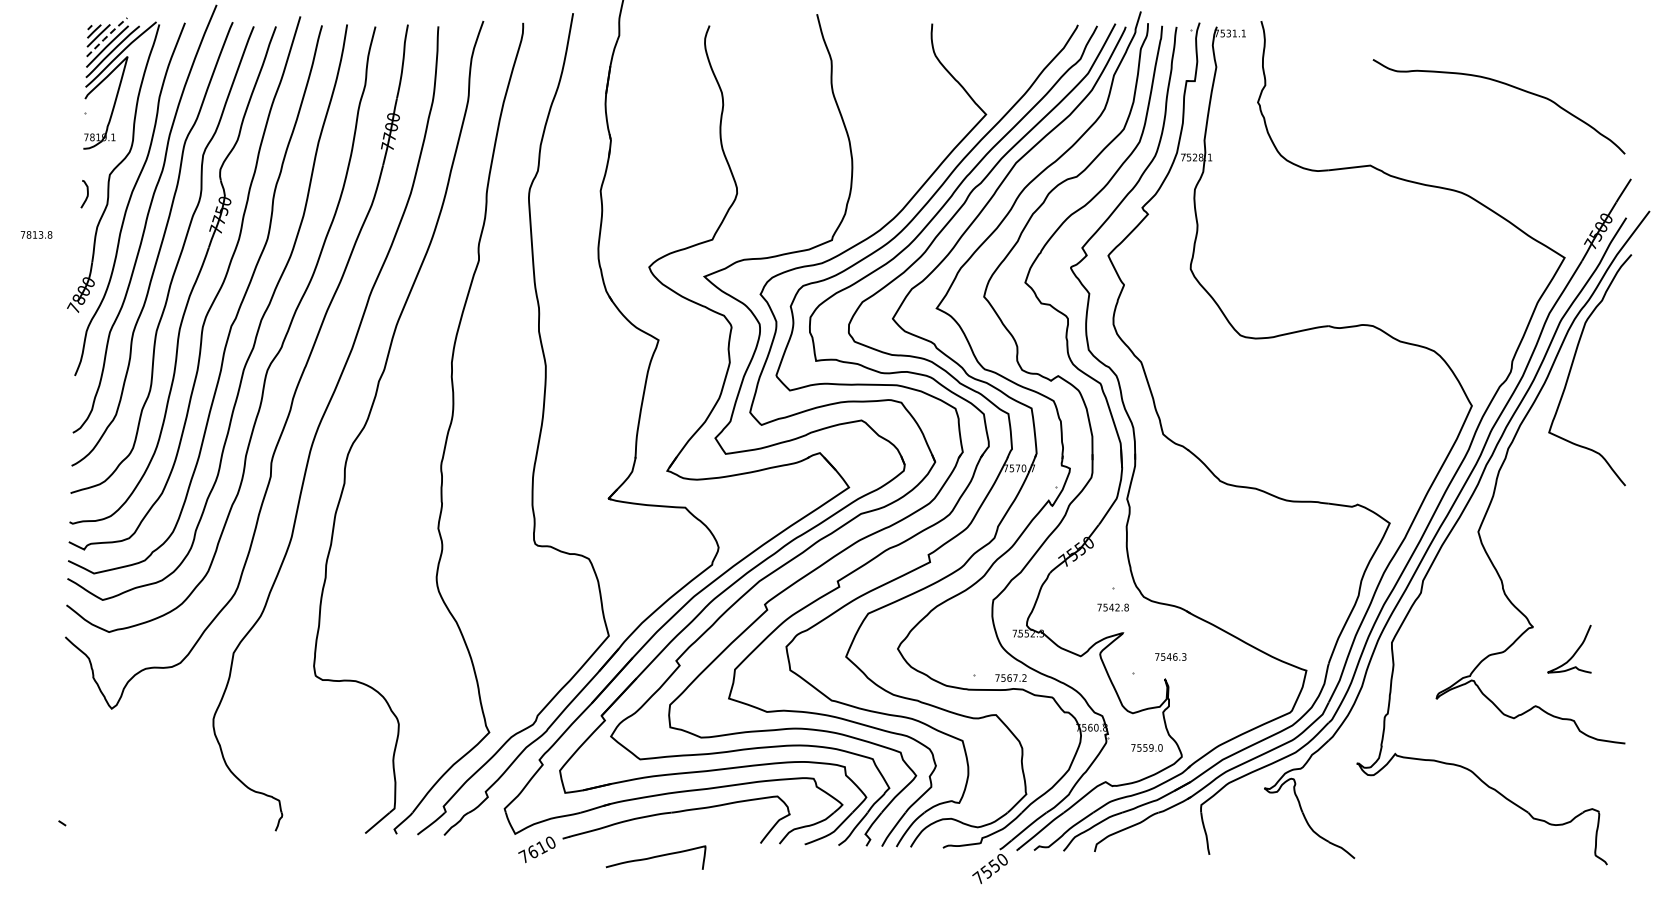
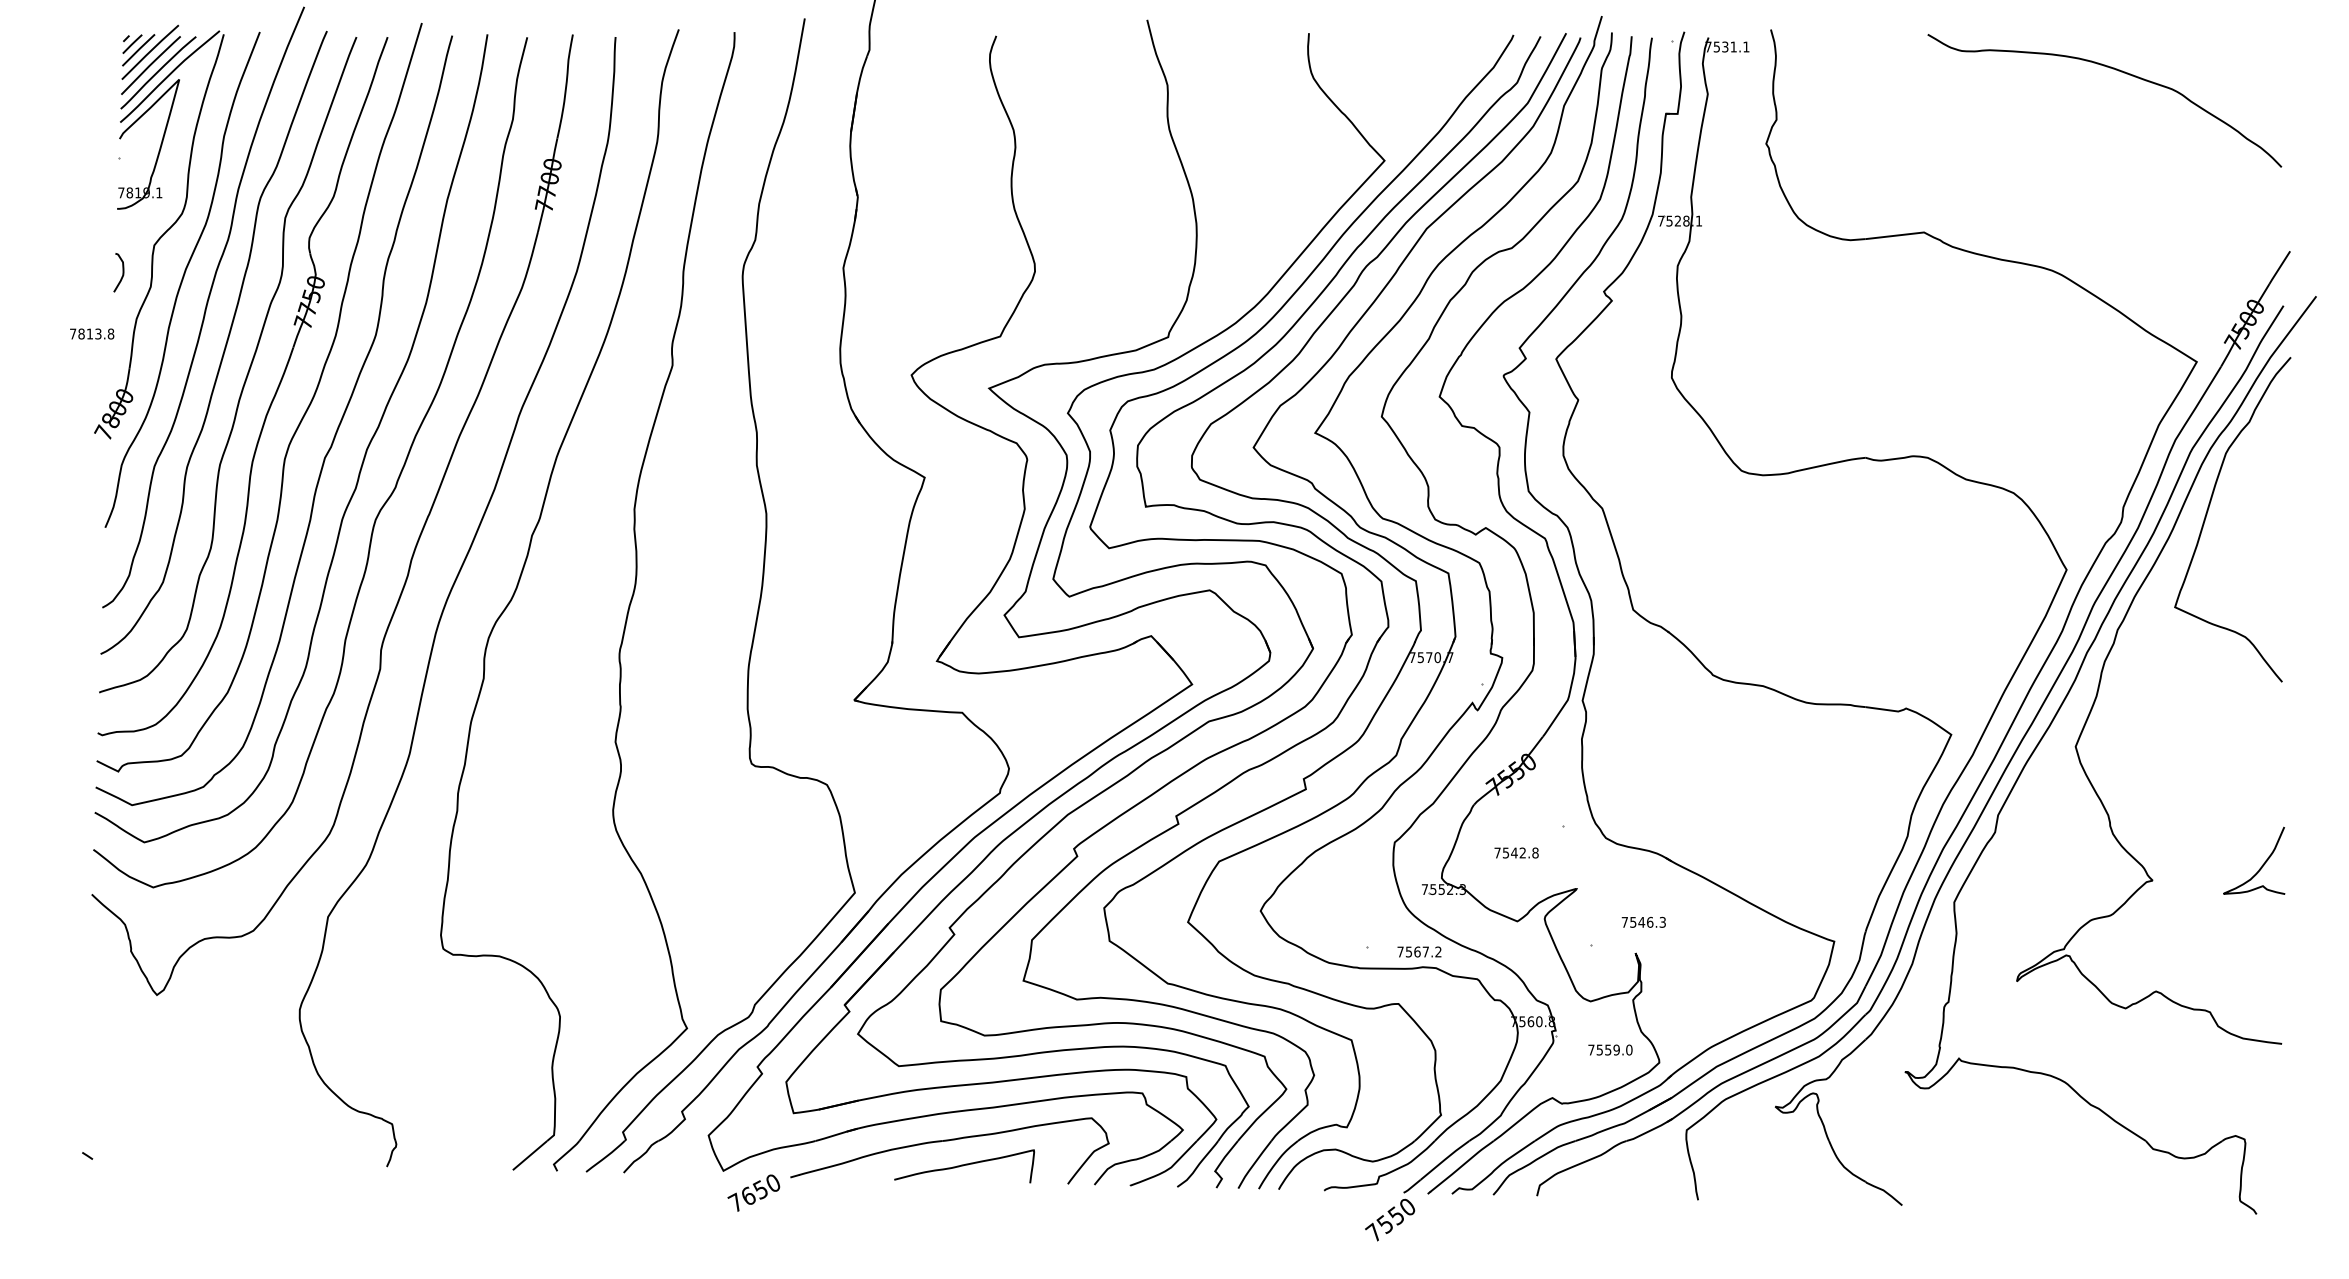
line: (106, 36) -> (149, 51), dashed -> solid
curve: (1506, 85) -> (2115, 70), moved
text: (36, 234) -> (92, 333), moved
text: (1112, 607) -> (1515, 852), moved
curve: (1574, 652) -> (2261, 865), moved
text: (541, 847) -> (760, 1189), 7610 -> 7650
curve: (655, 857) -> (963, 1166), moved

